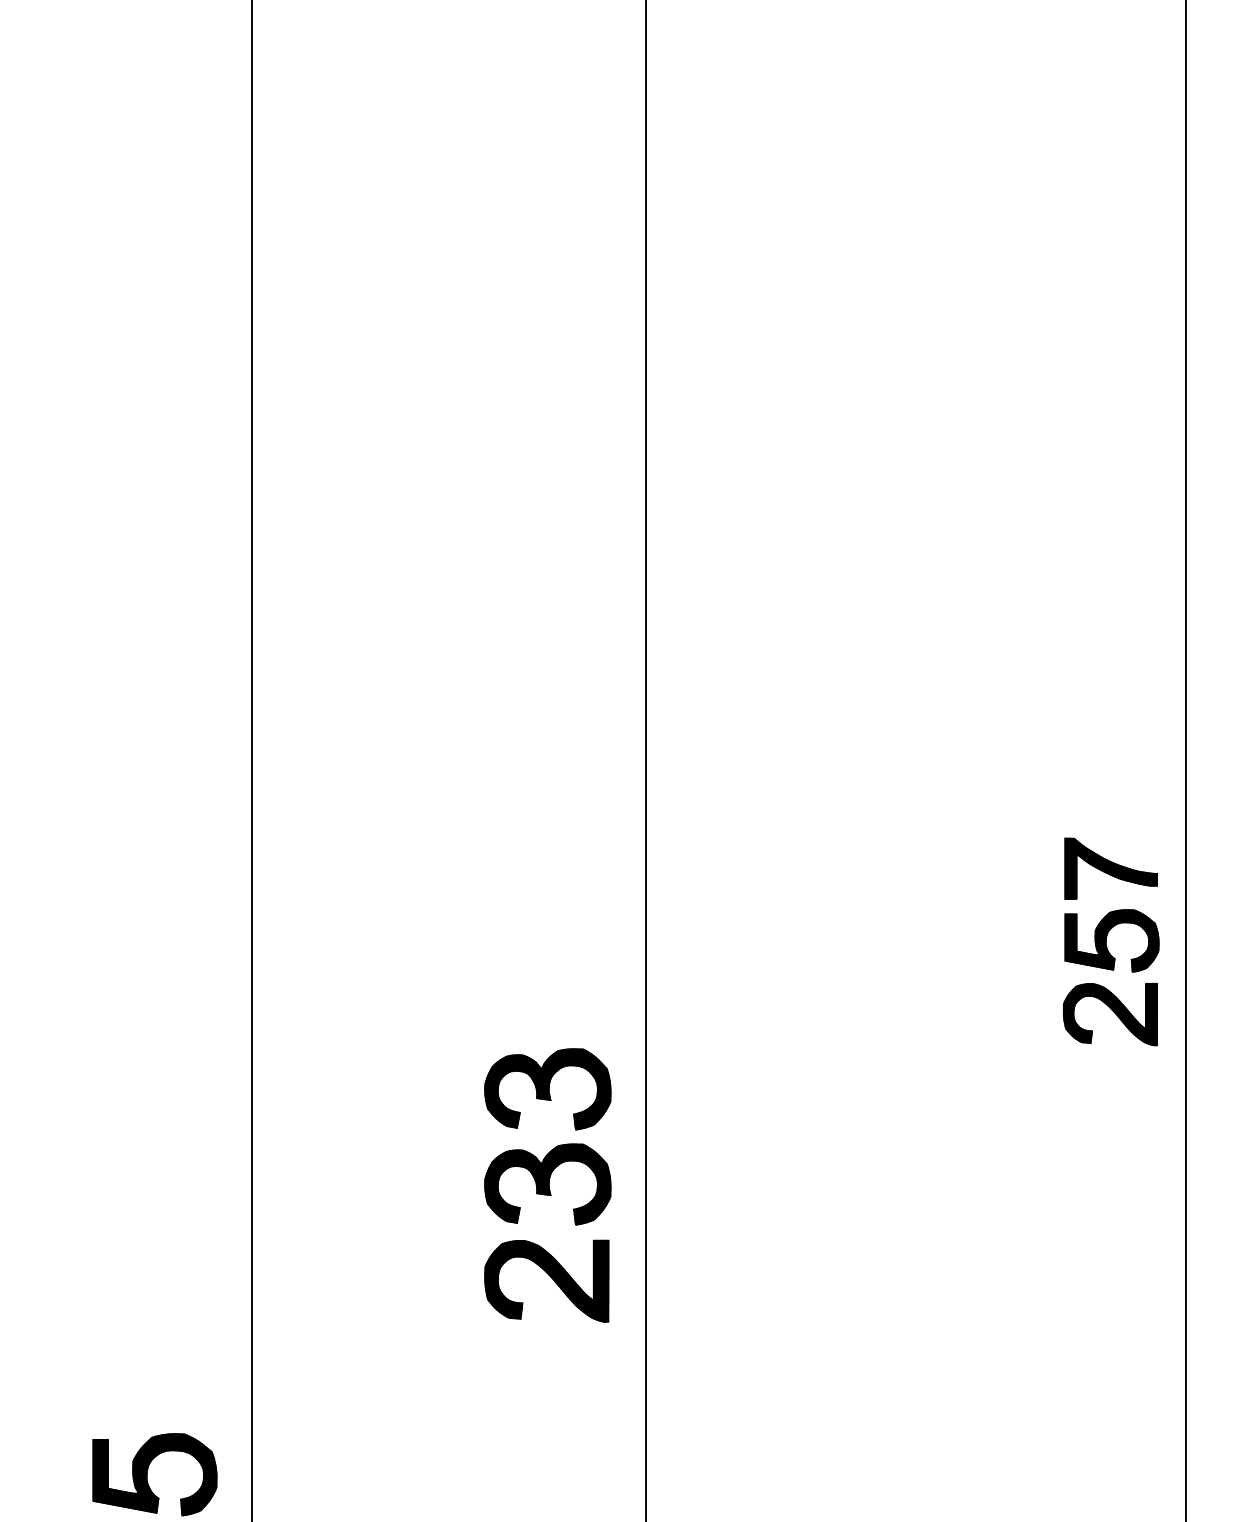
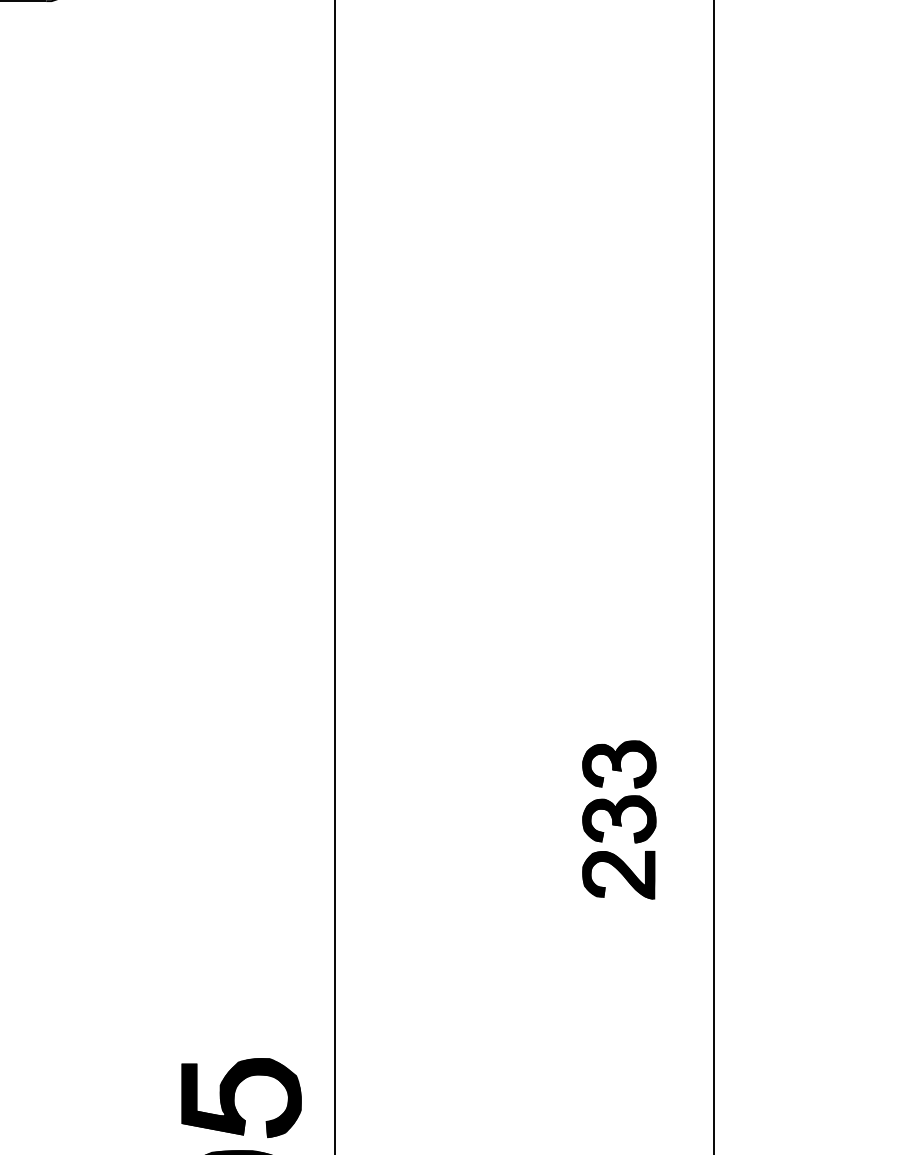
part: (547, 1185) -> (618, 819), size x0.6

